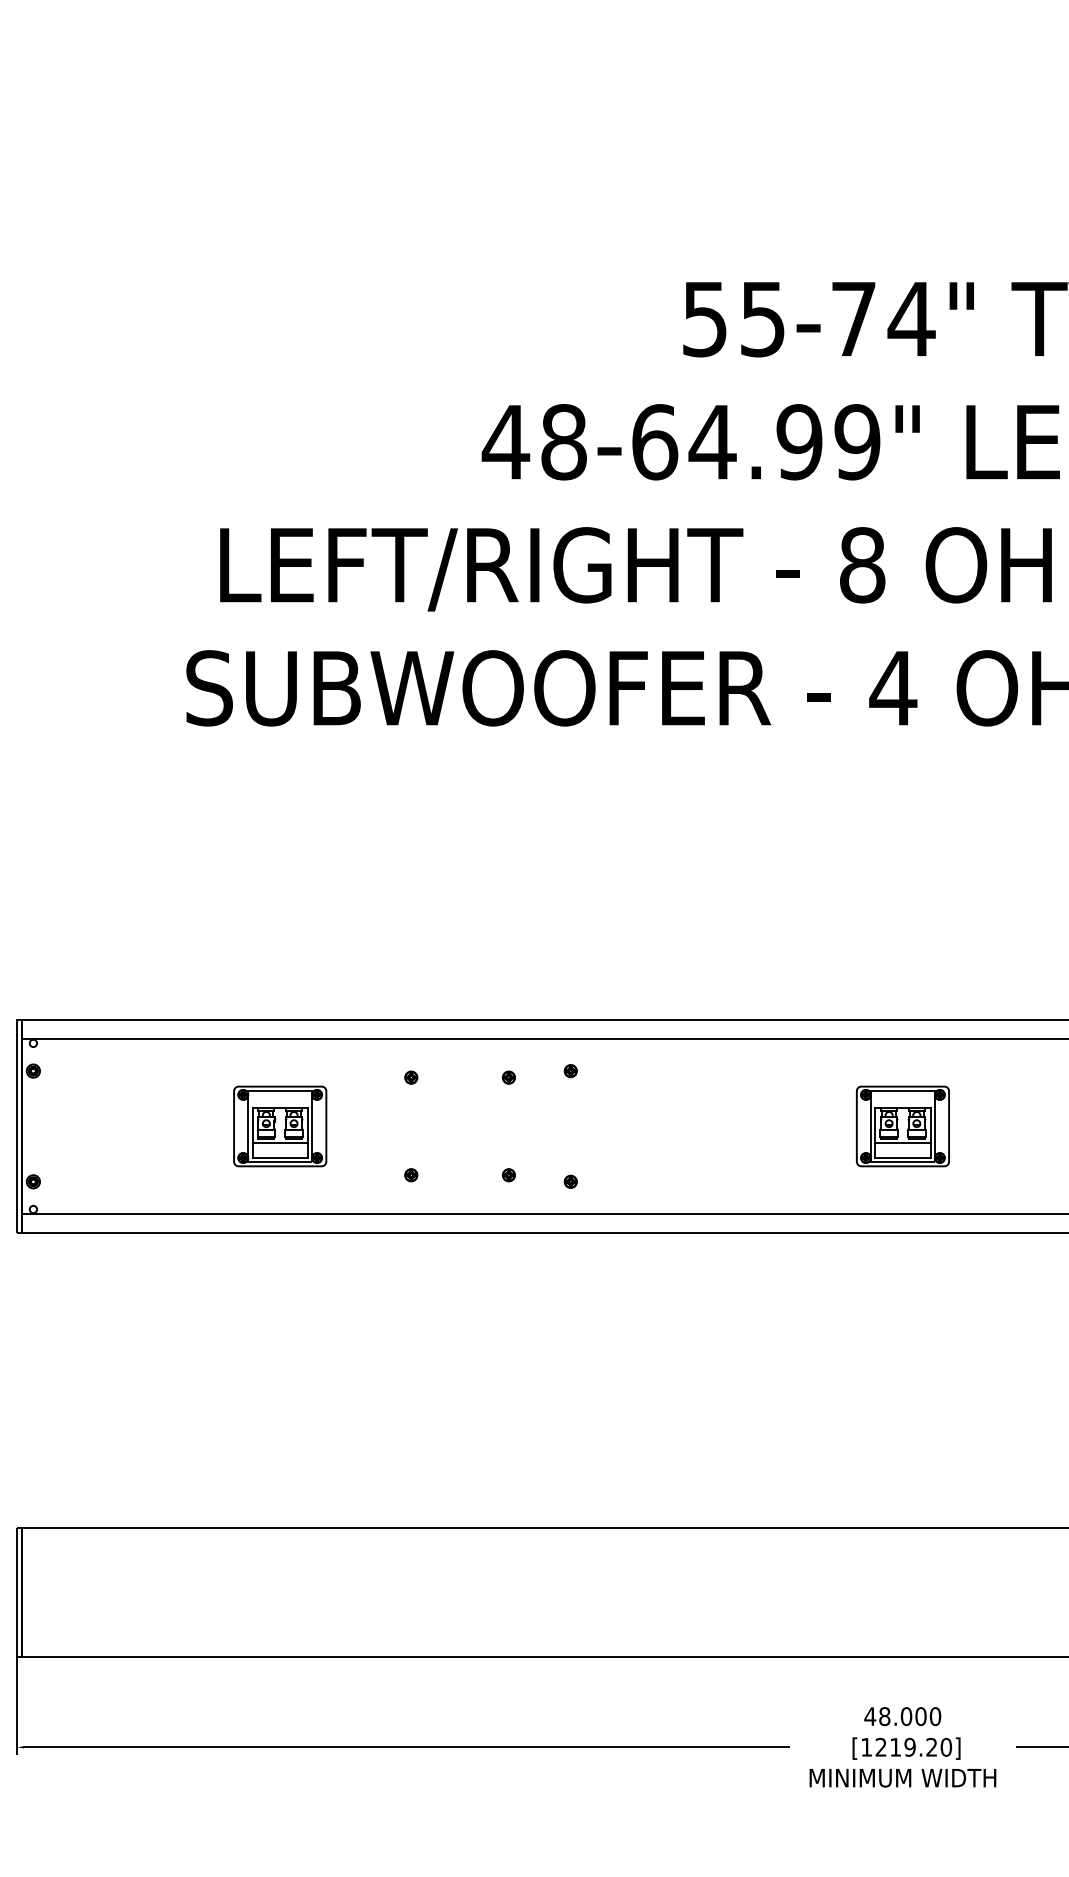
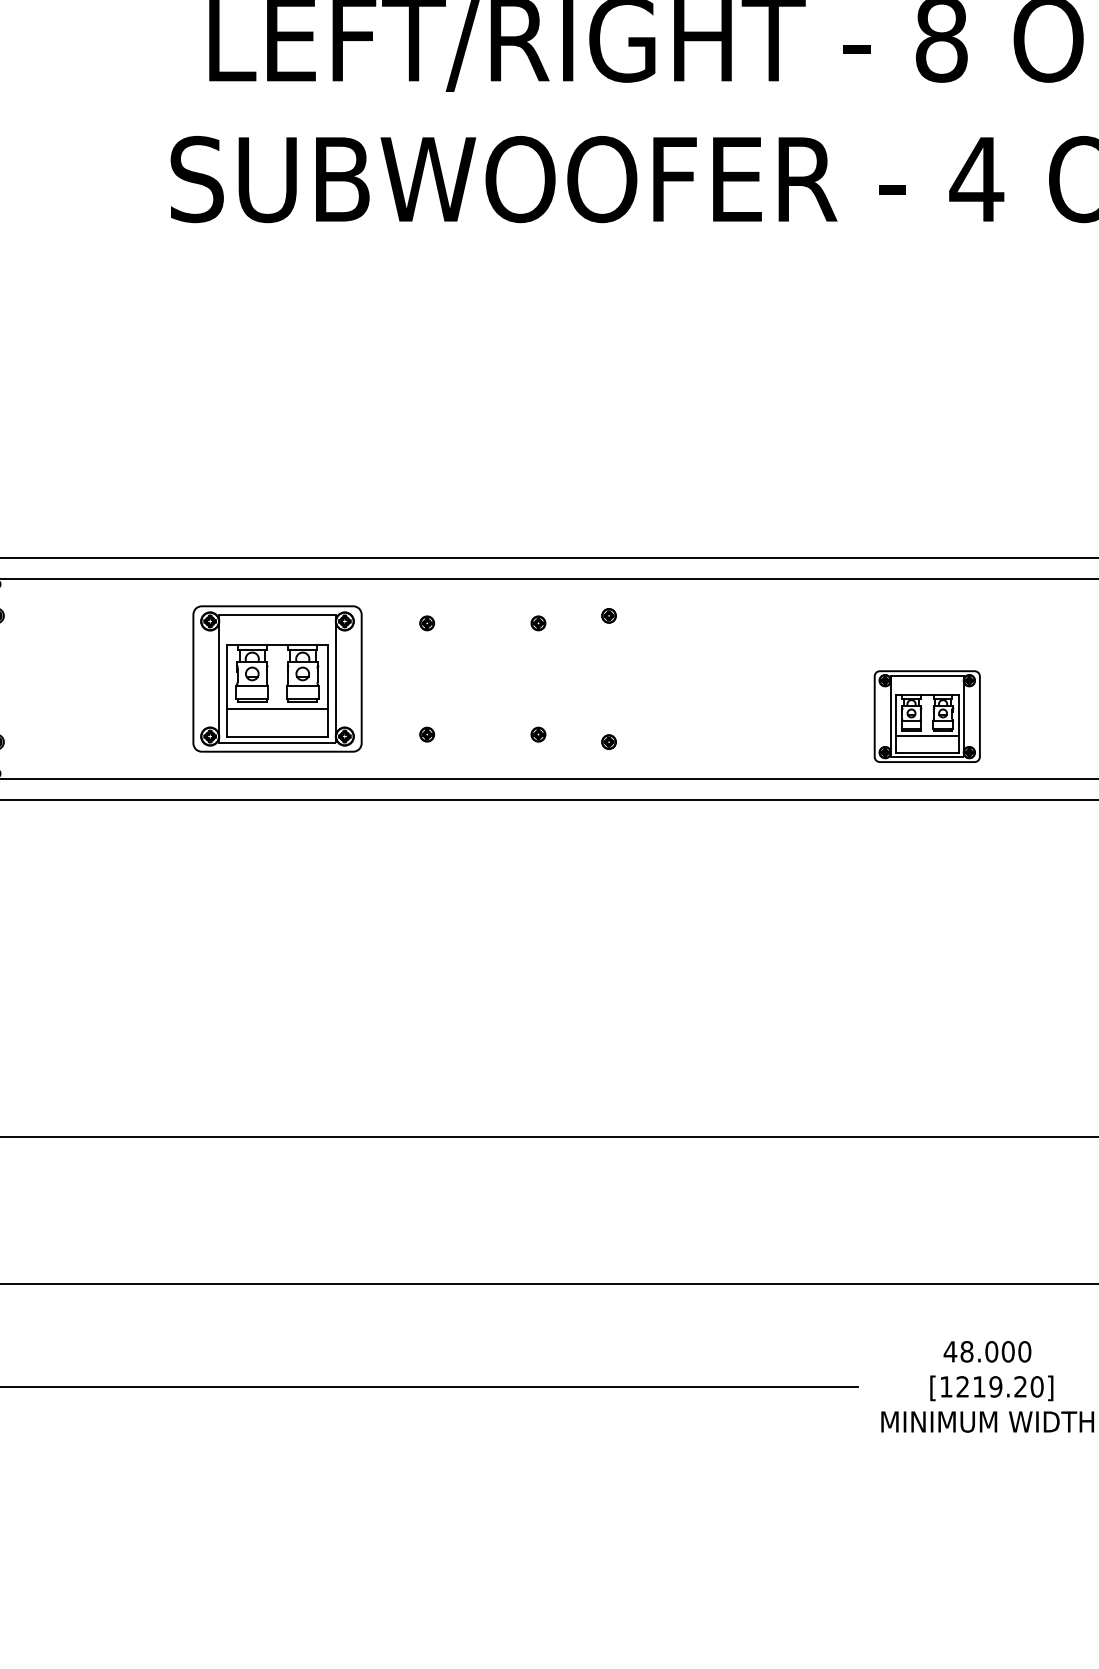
part: (280, 1126) -> (278, 679), size x1.6
part: (902, 1126) -> (926, 716), moved

